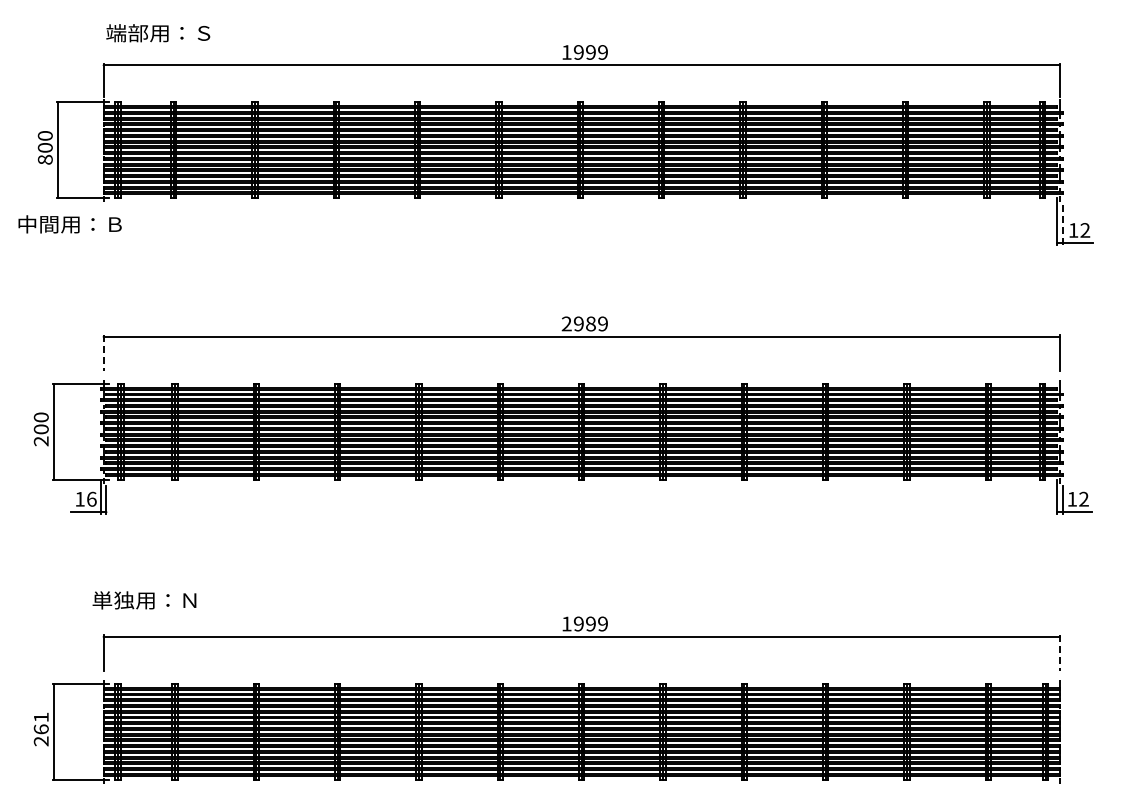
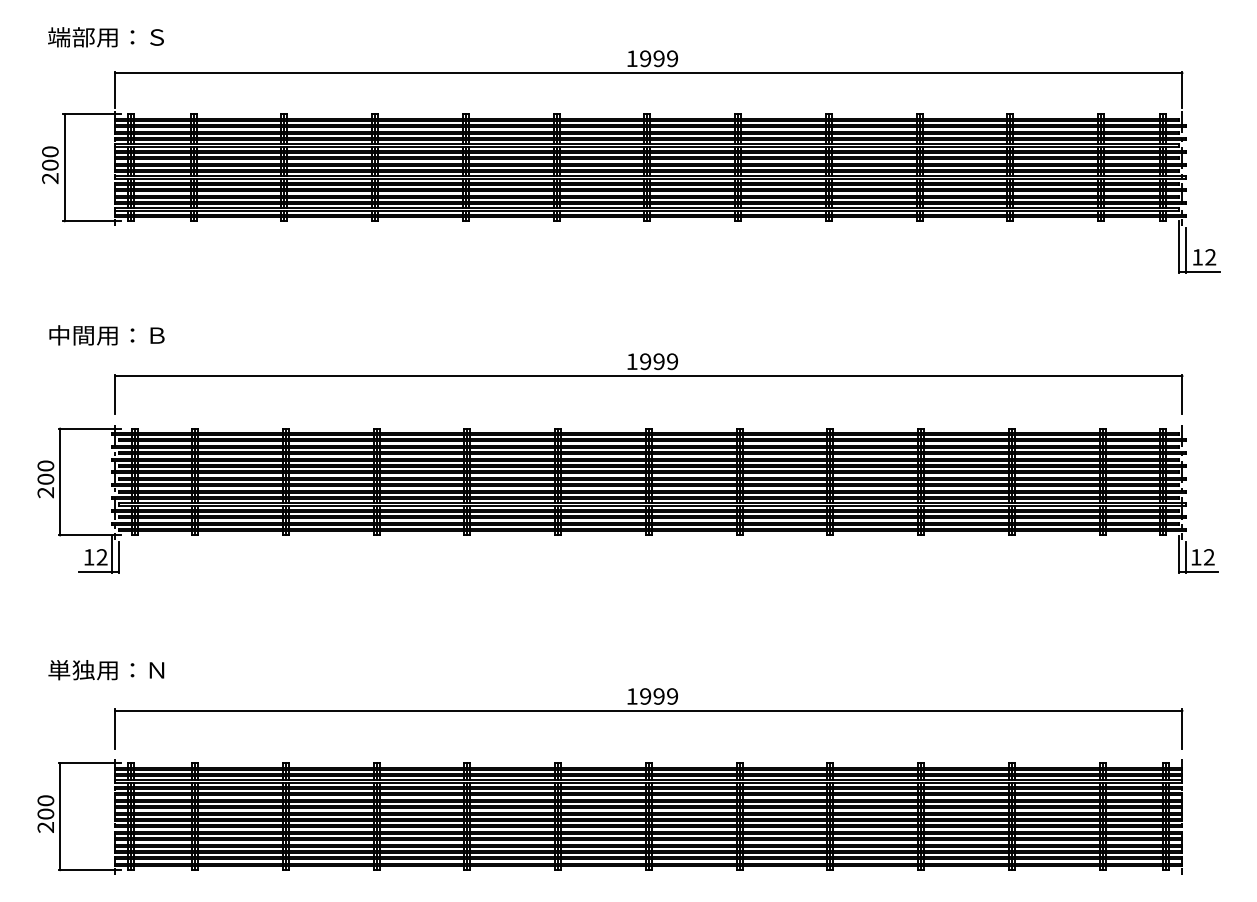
text: (158, 33) -> (106, 37), moved
text: (45, 159) -> (50, 178), 800 -> 200
line: (1062, 223) -> (1185, 249), dashed -> solid
text: (69, 224) -> (106, 335), moved
text: (578, 323) -> (645, 361), 2989 -> 1999
line: (103, 353) -> (115, 394), dashed -> solid
text: (91, 498) -> (101, 556), 16 -> 12
text: (144, 600) -> (106, 670), moved
line: (1059, 653) -> (1181, 729), dashed -> solid
text: (40, 723) -> (44, 807), 261 -> 200

